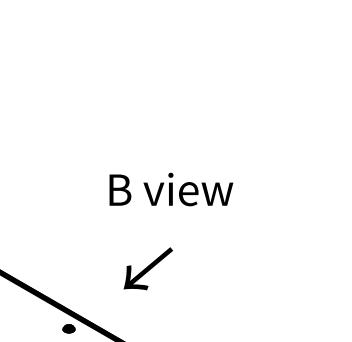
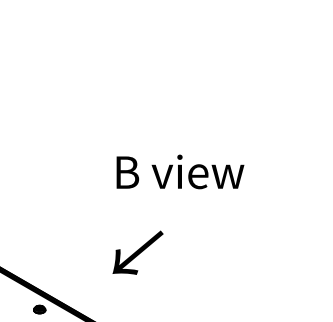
text: (171, 189) -> (180, 171), moved
text: (147, 268) -> (137, 252), moved

